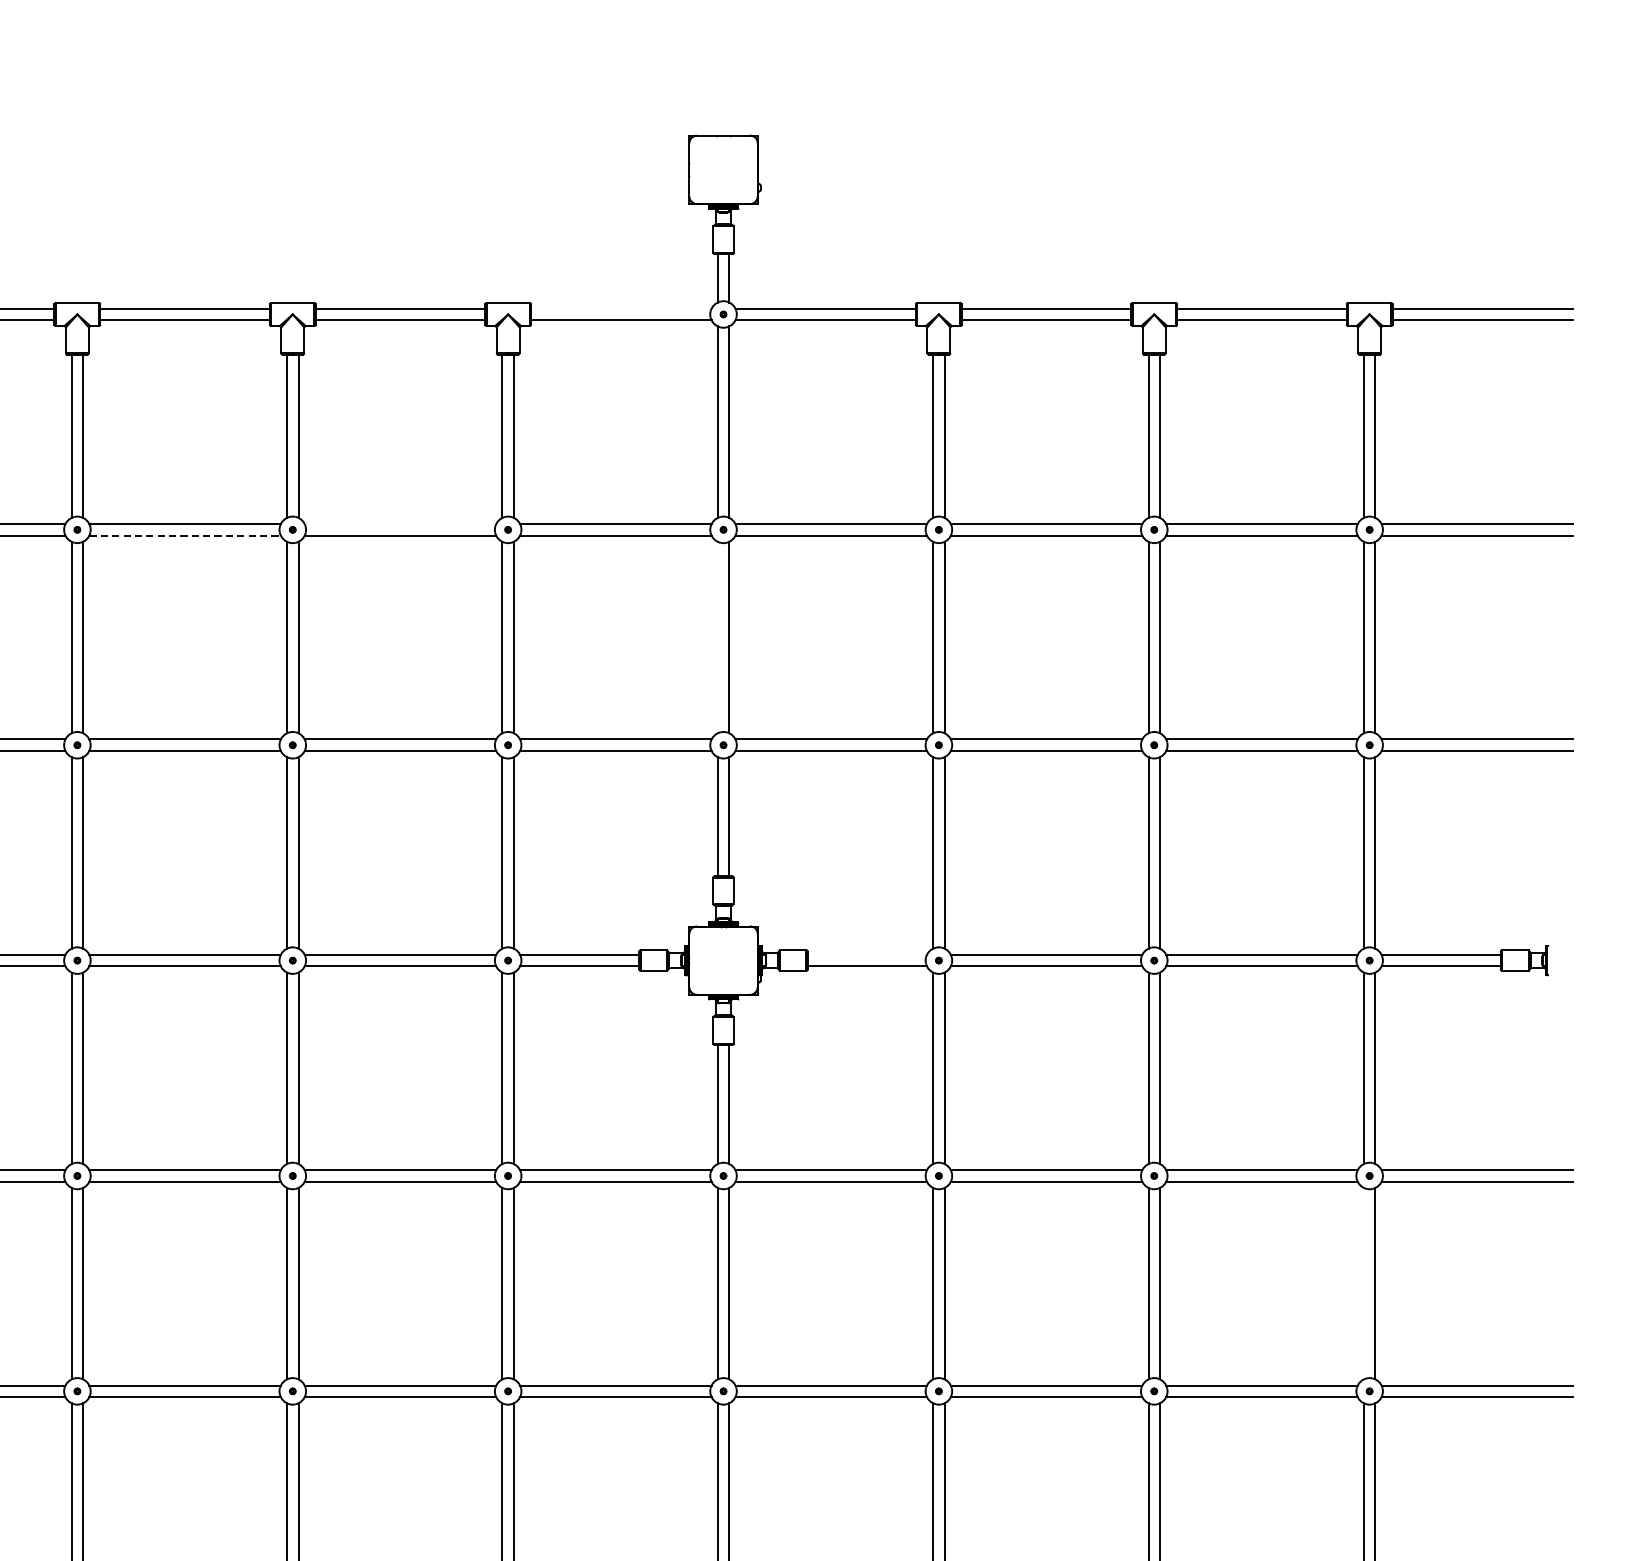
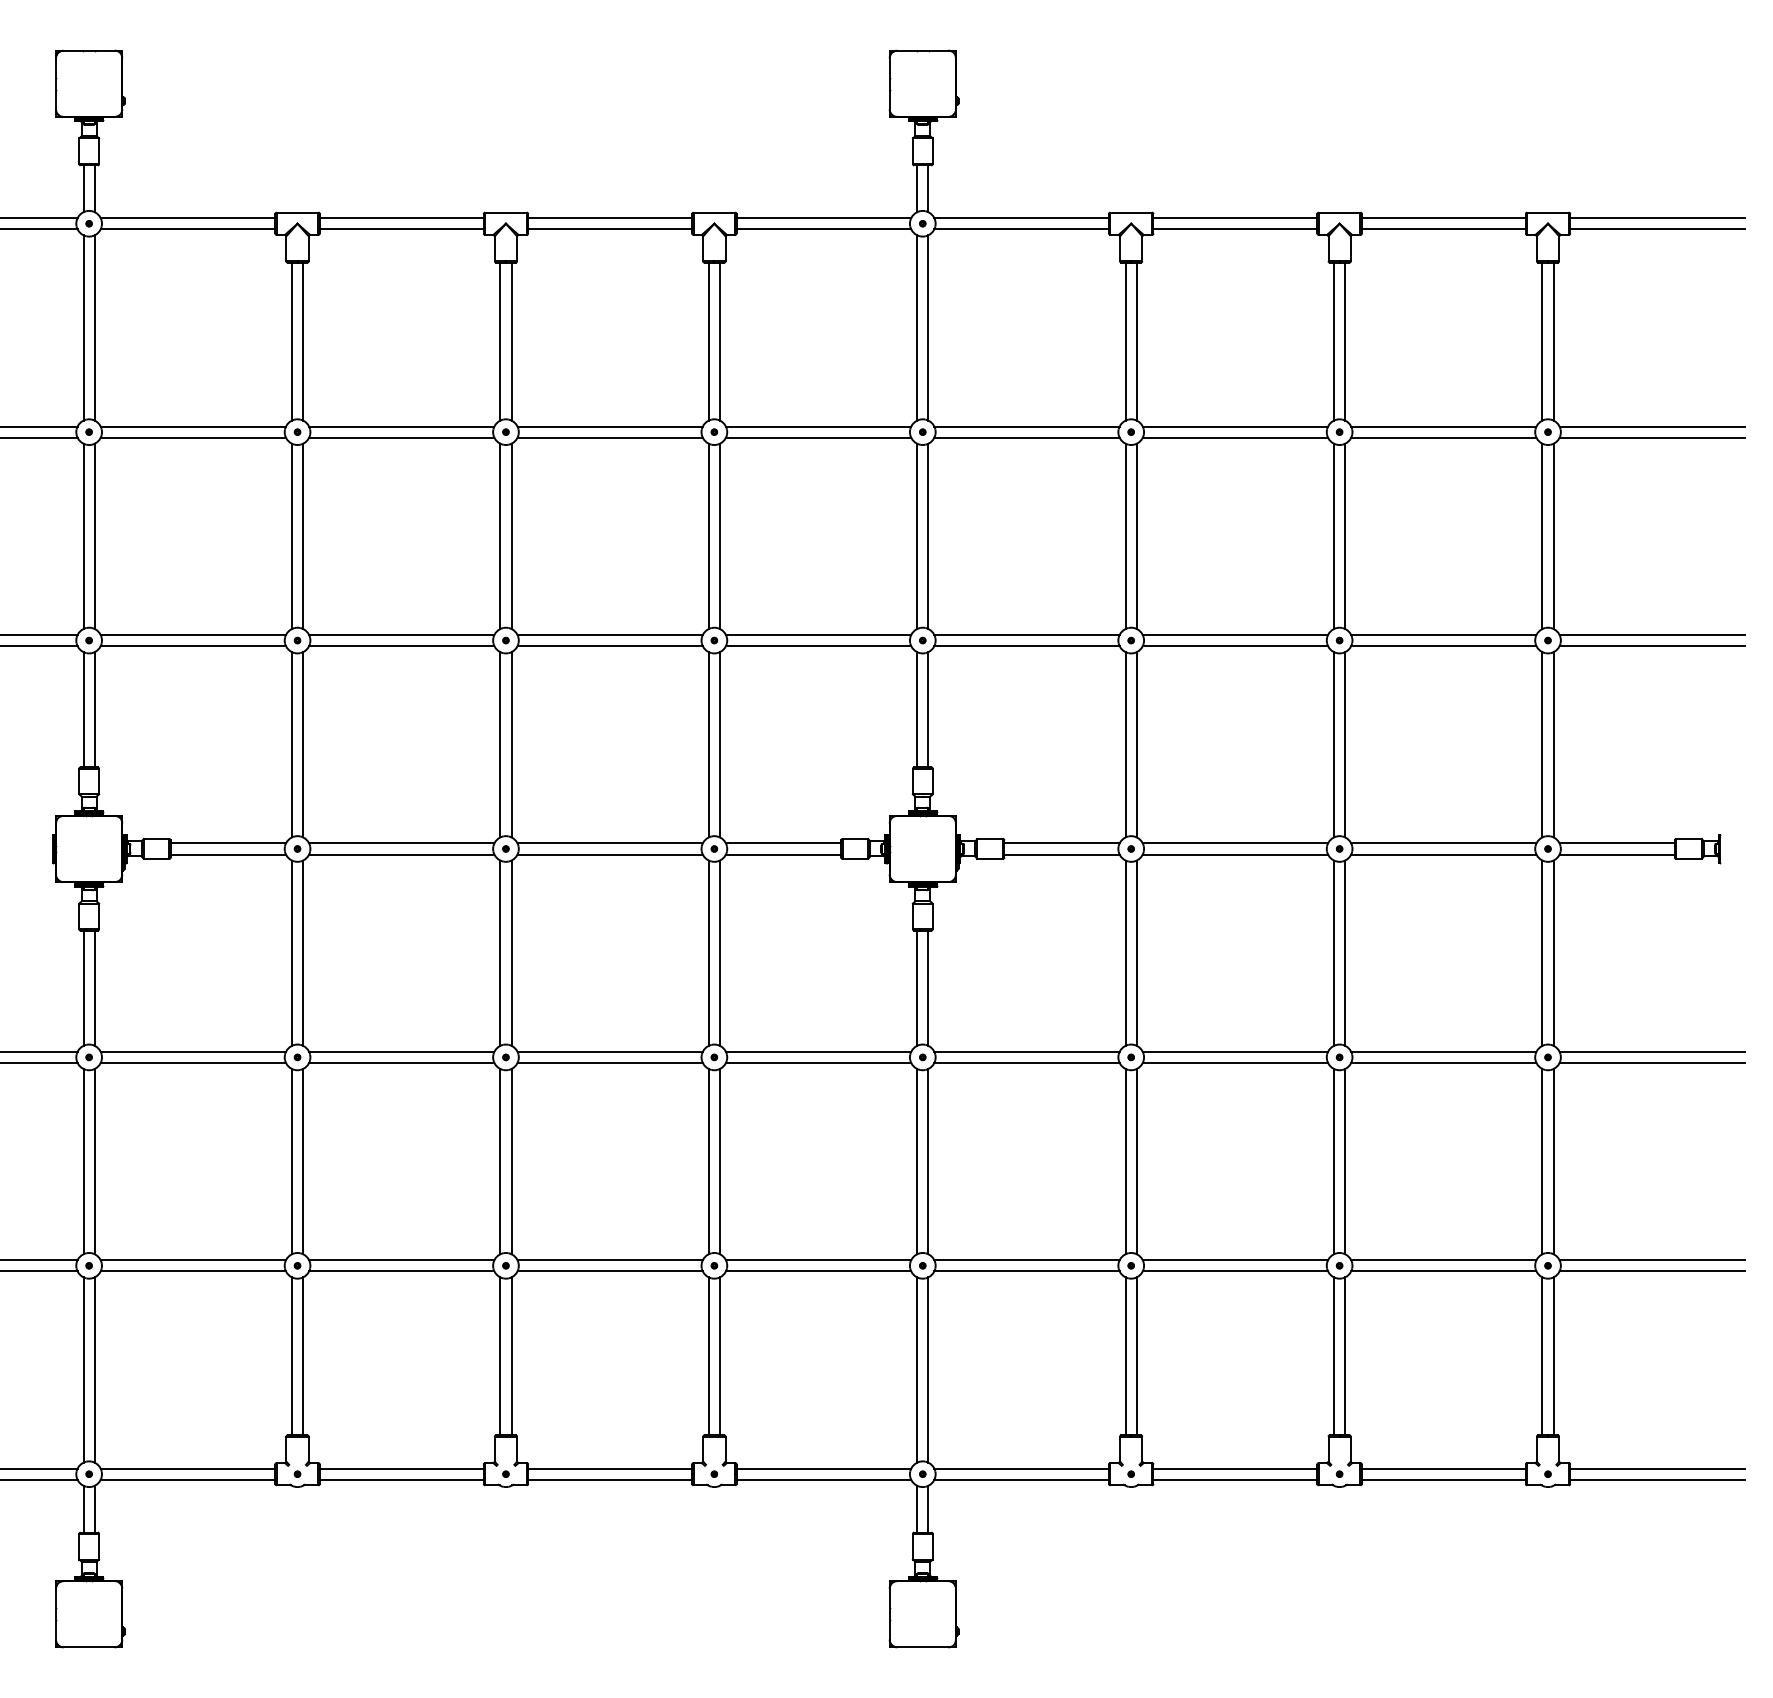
line: (620, 309) -> (823, 218), added
line: (399, 524) -> (609, 426), added
line: (184, 535) -> (401, 437), dashed -> solid
line: (718, 636) -> (917, 535), added
line: (866, 954) -> (1061, 843), added
line: (1363, 1283) -> (1542, 1161), added

